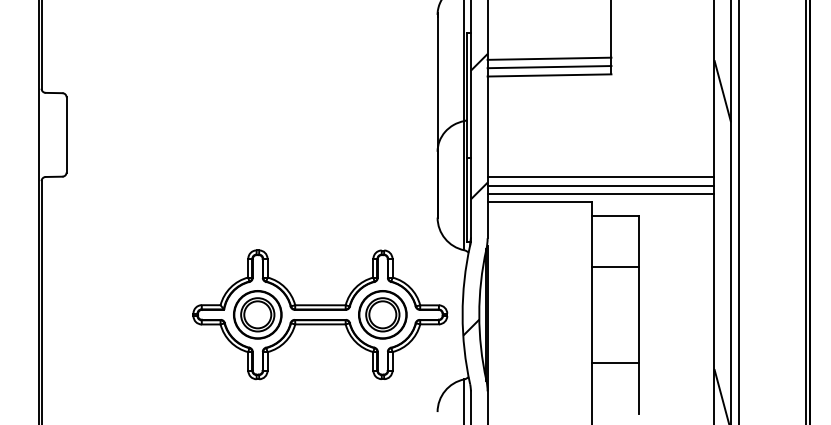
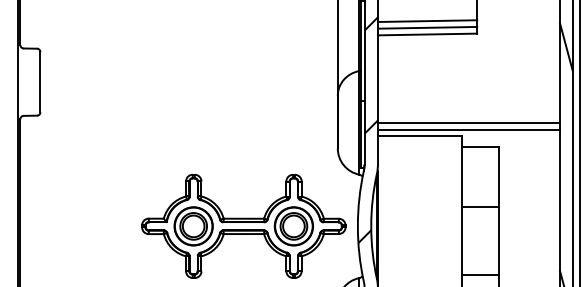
line: (600, 177) -> (468, 116), removed
line: (614, 266) -> (479, 206), moved
line: (614, 362) -> (479, 275), moved

